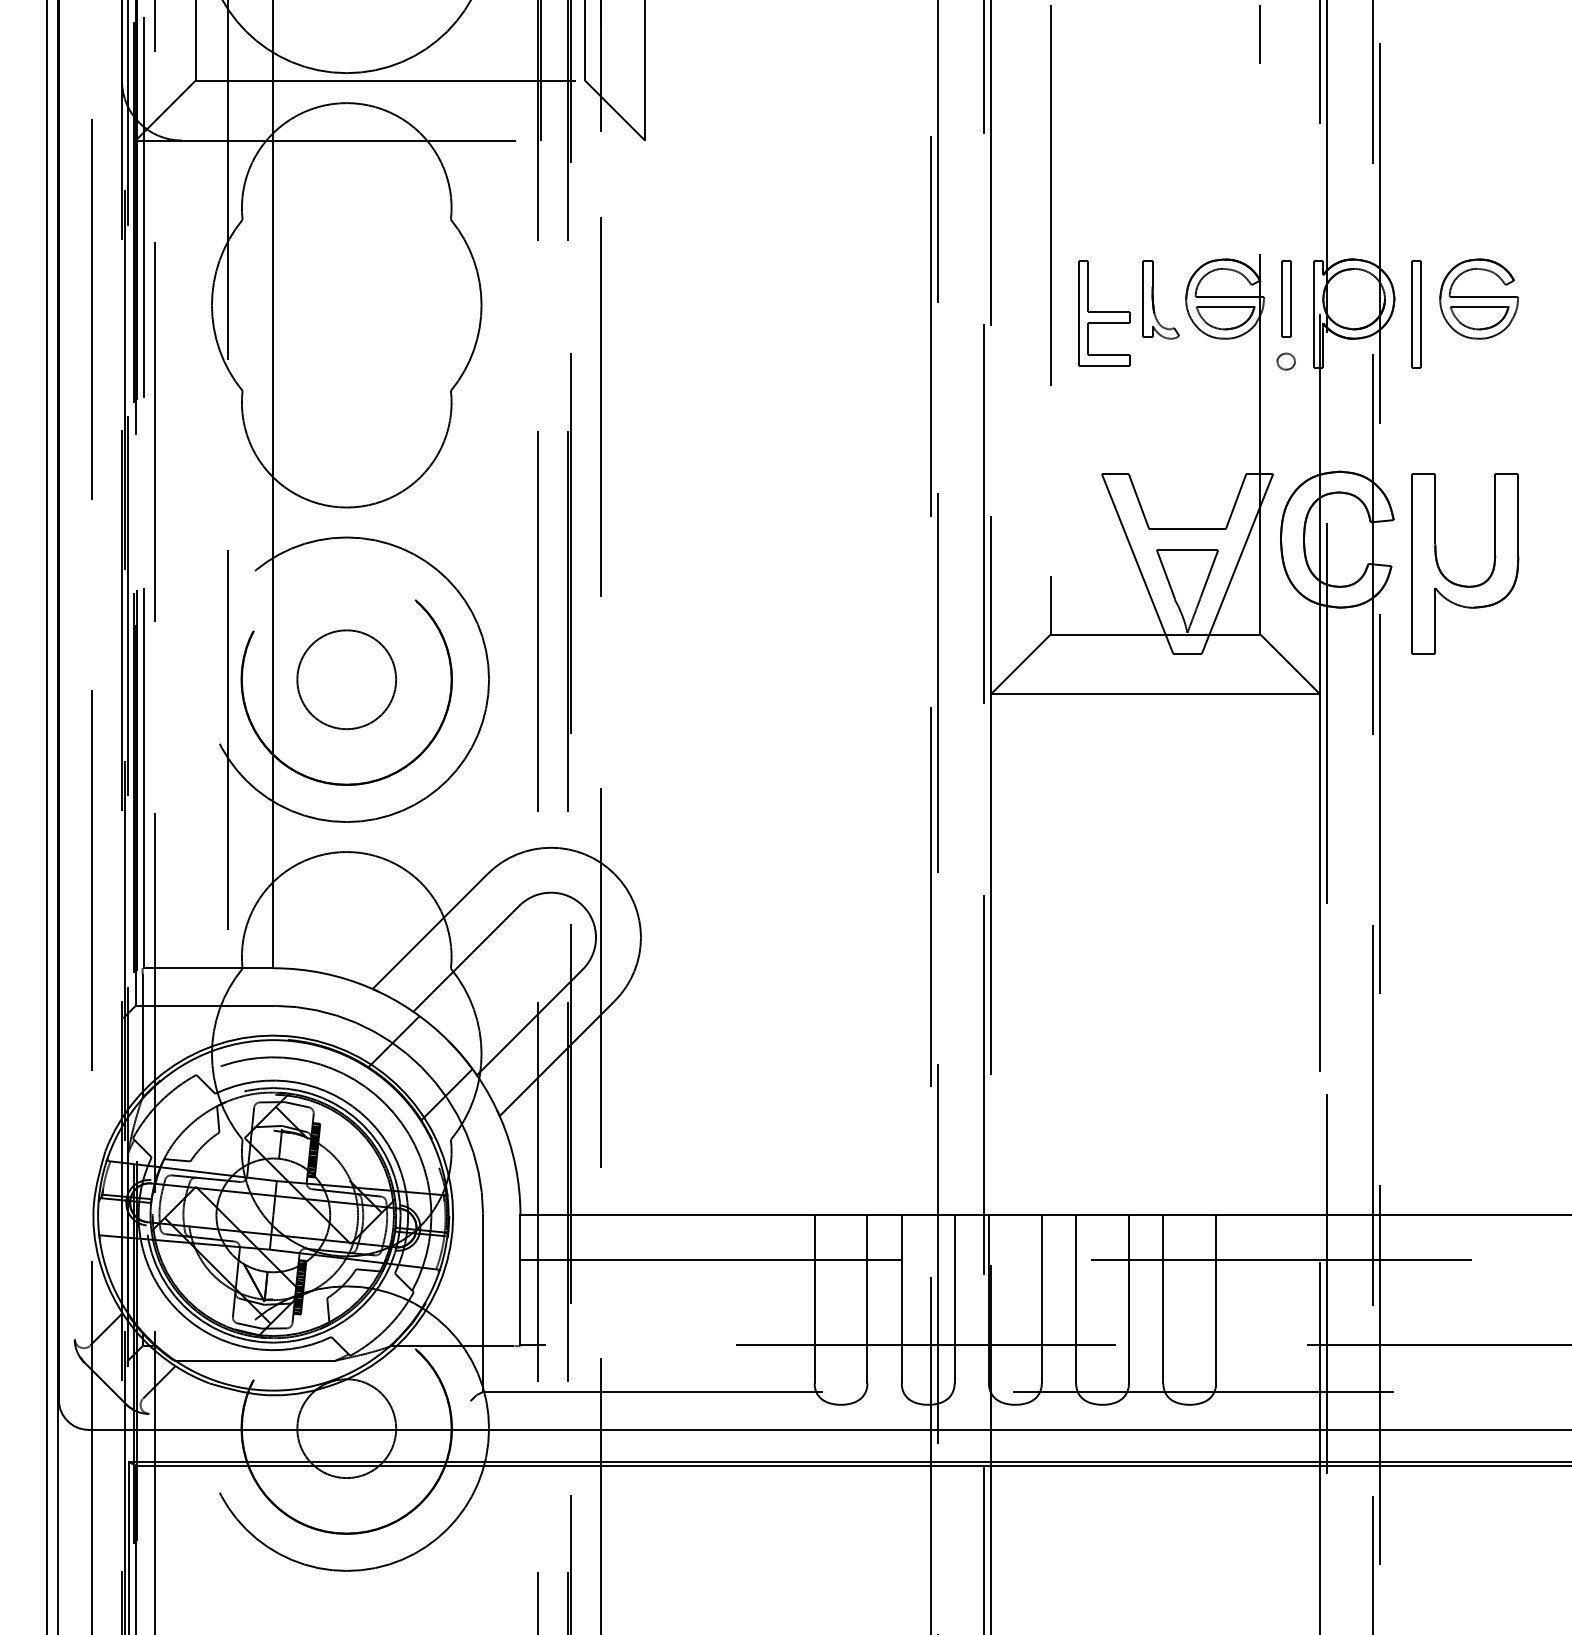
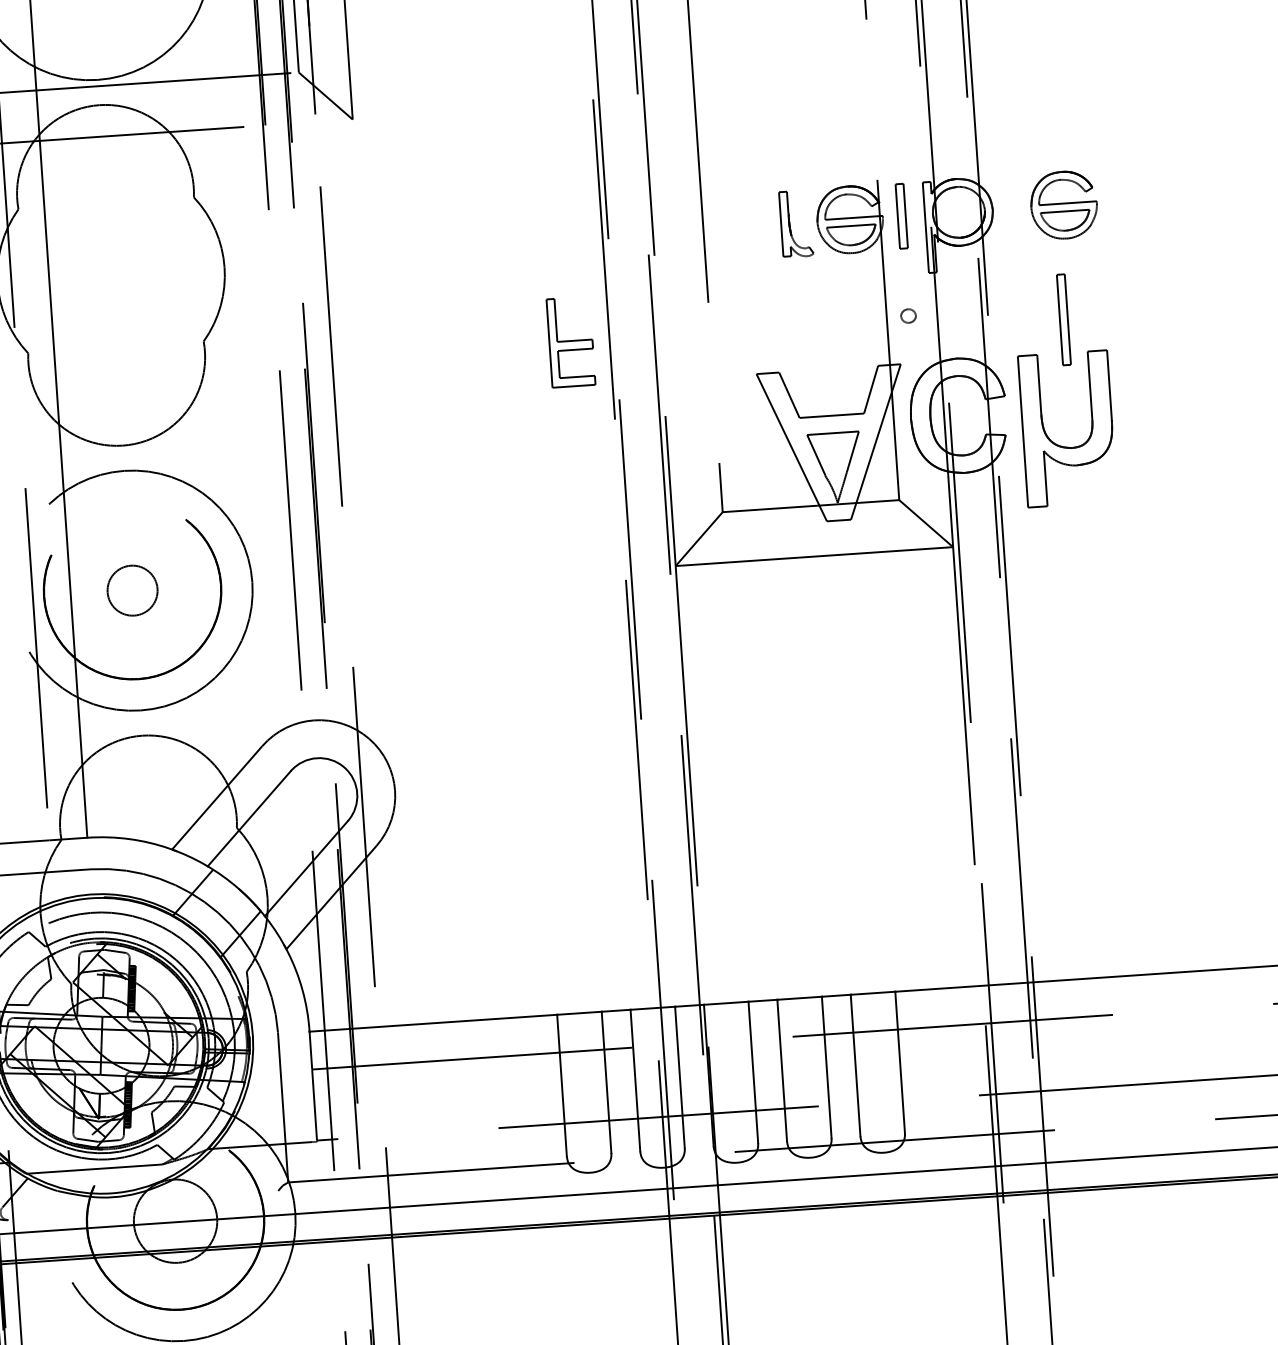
part: (1104, 313) -> (571, 342), moved
part: (1416, 314) -> (1063, 319), moved
part: (1285, 361) -> (907, 315), moved
circle: (346, 679) -> (132, 590), size x0.6

